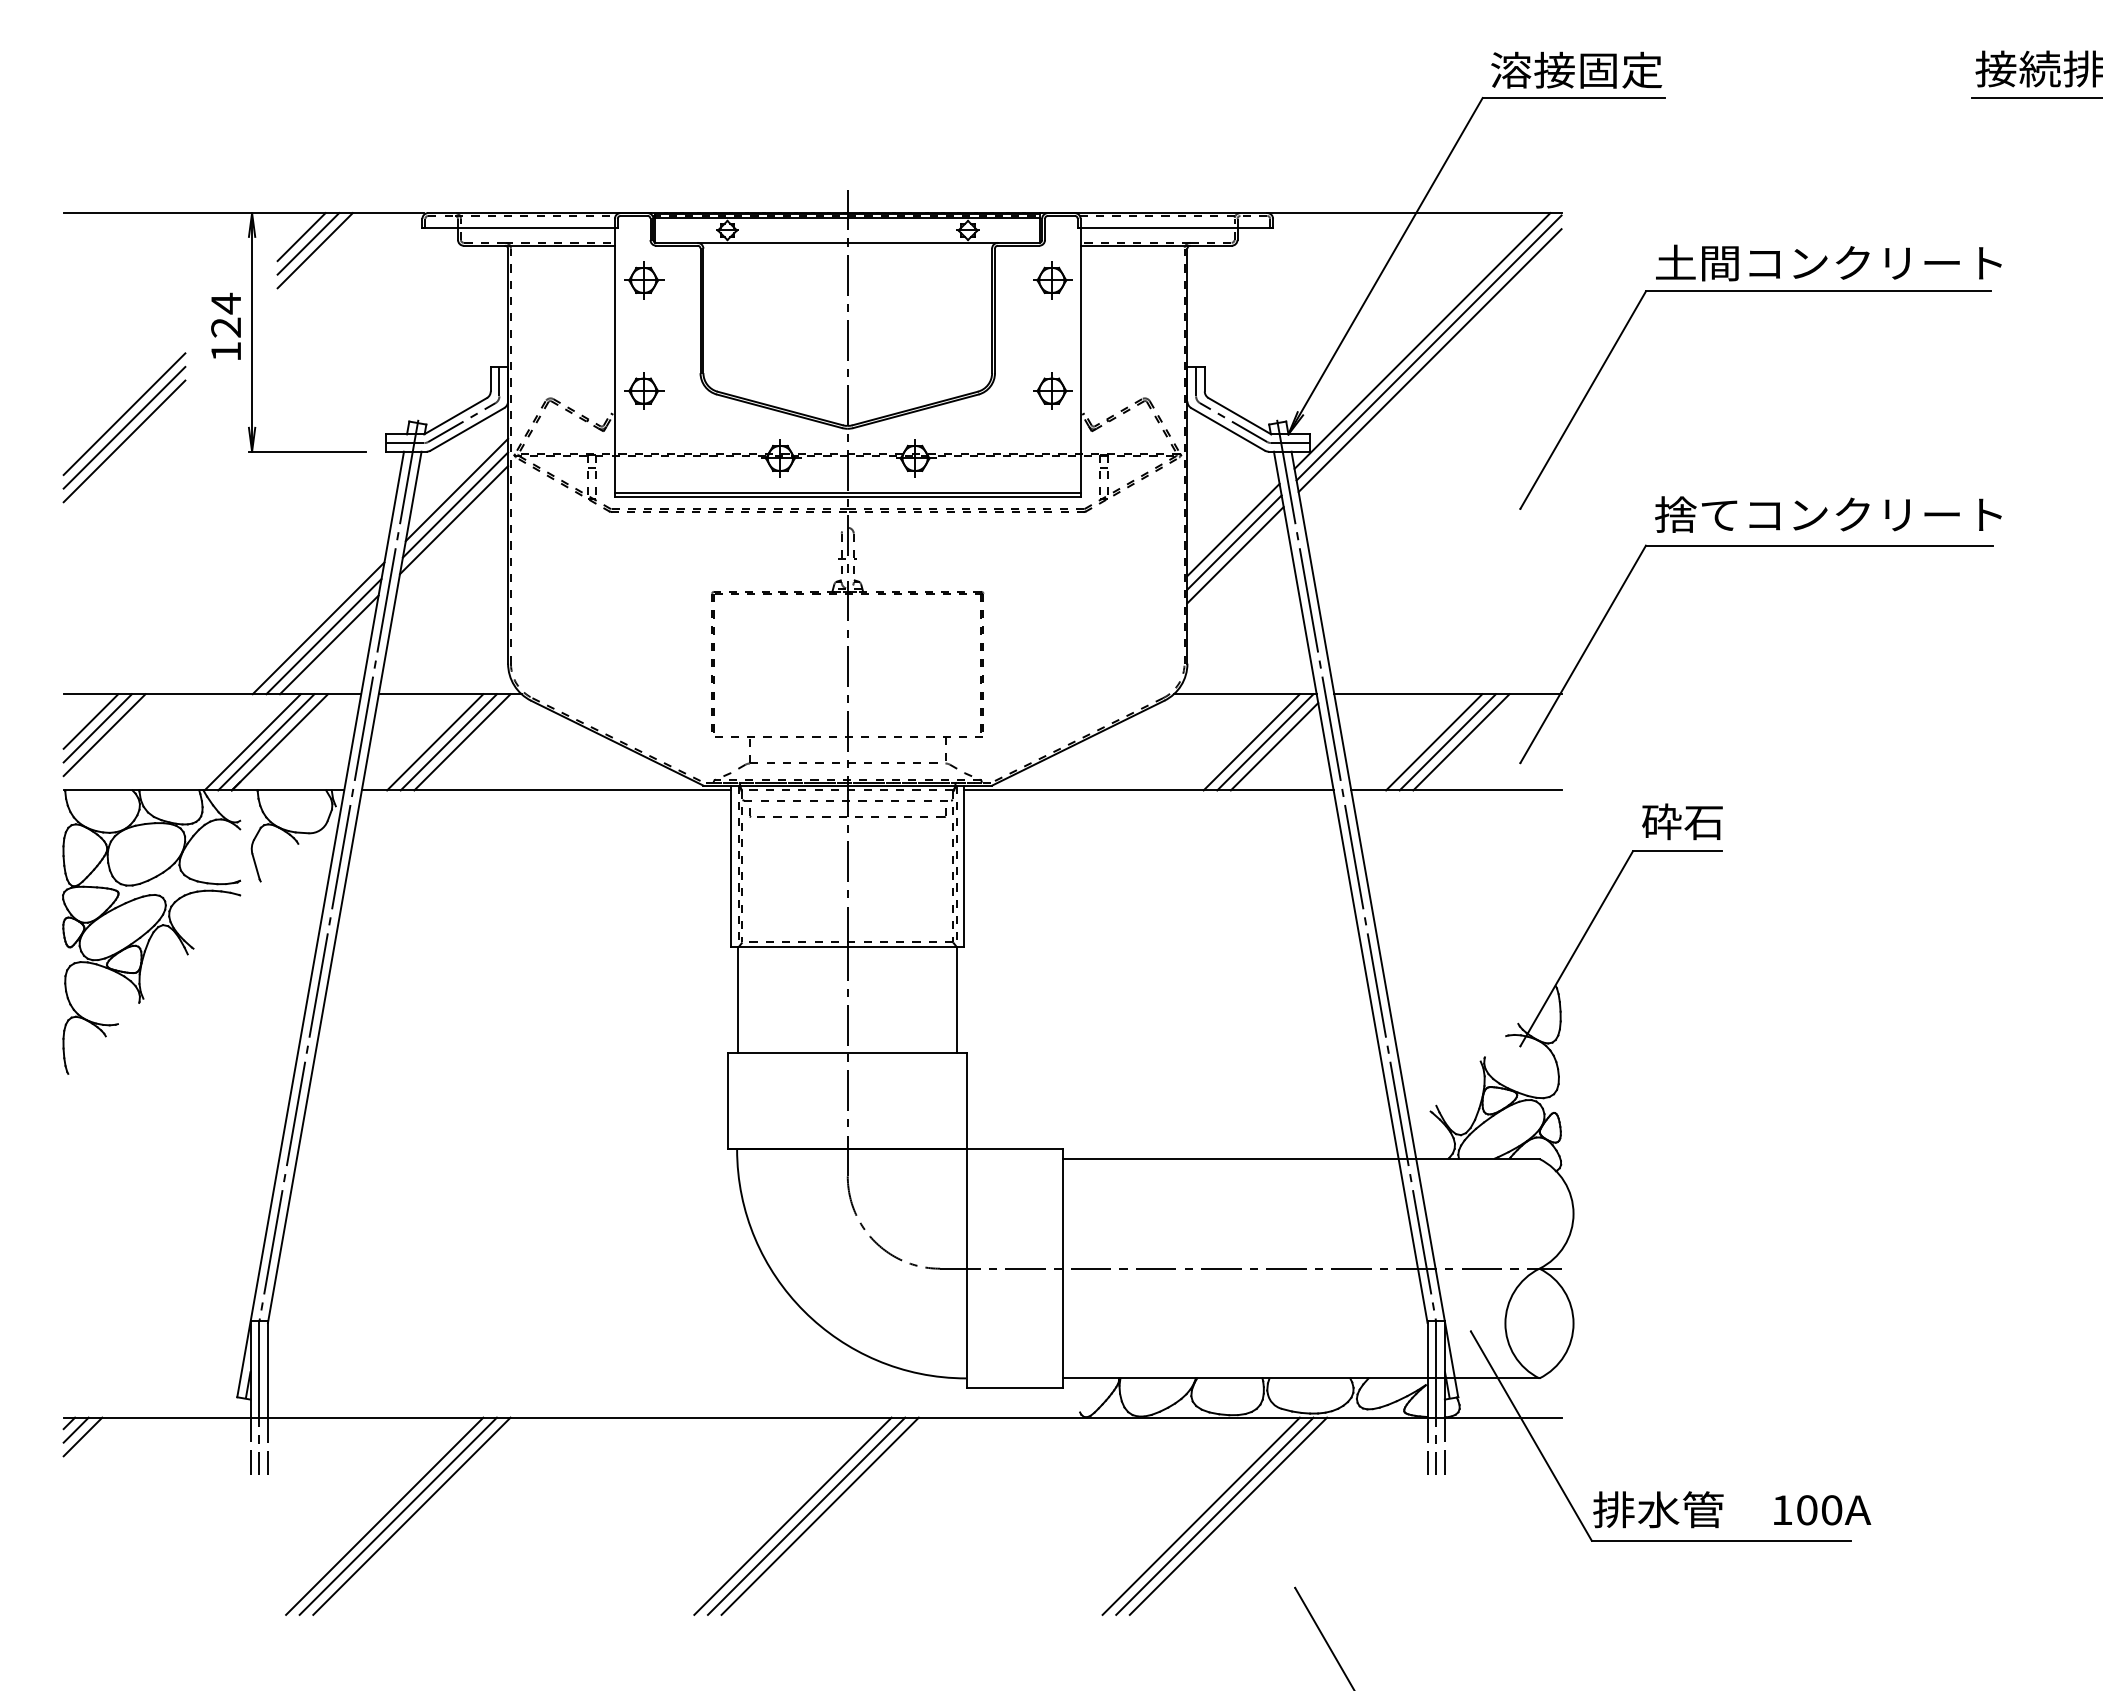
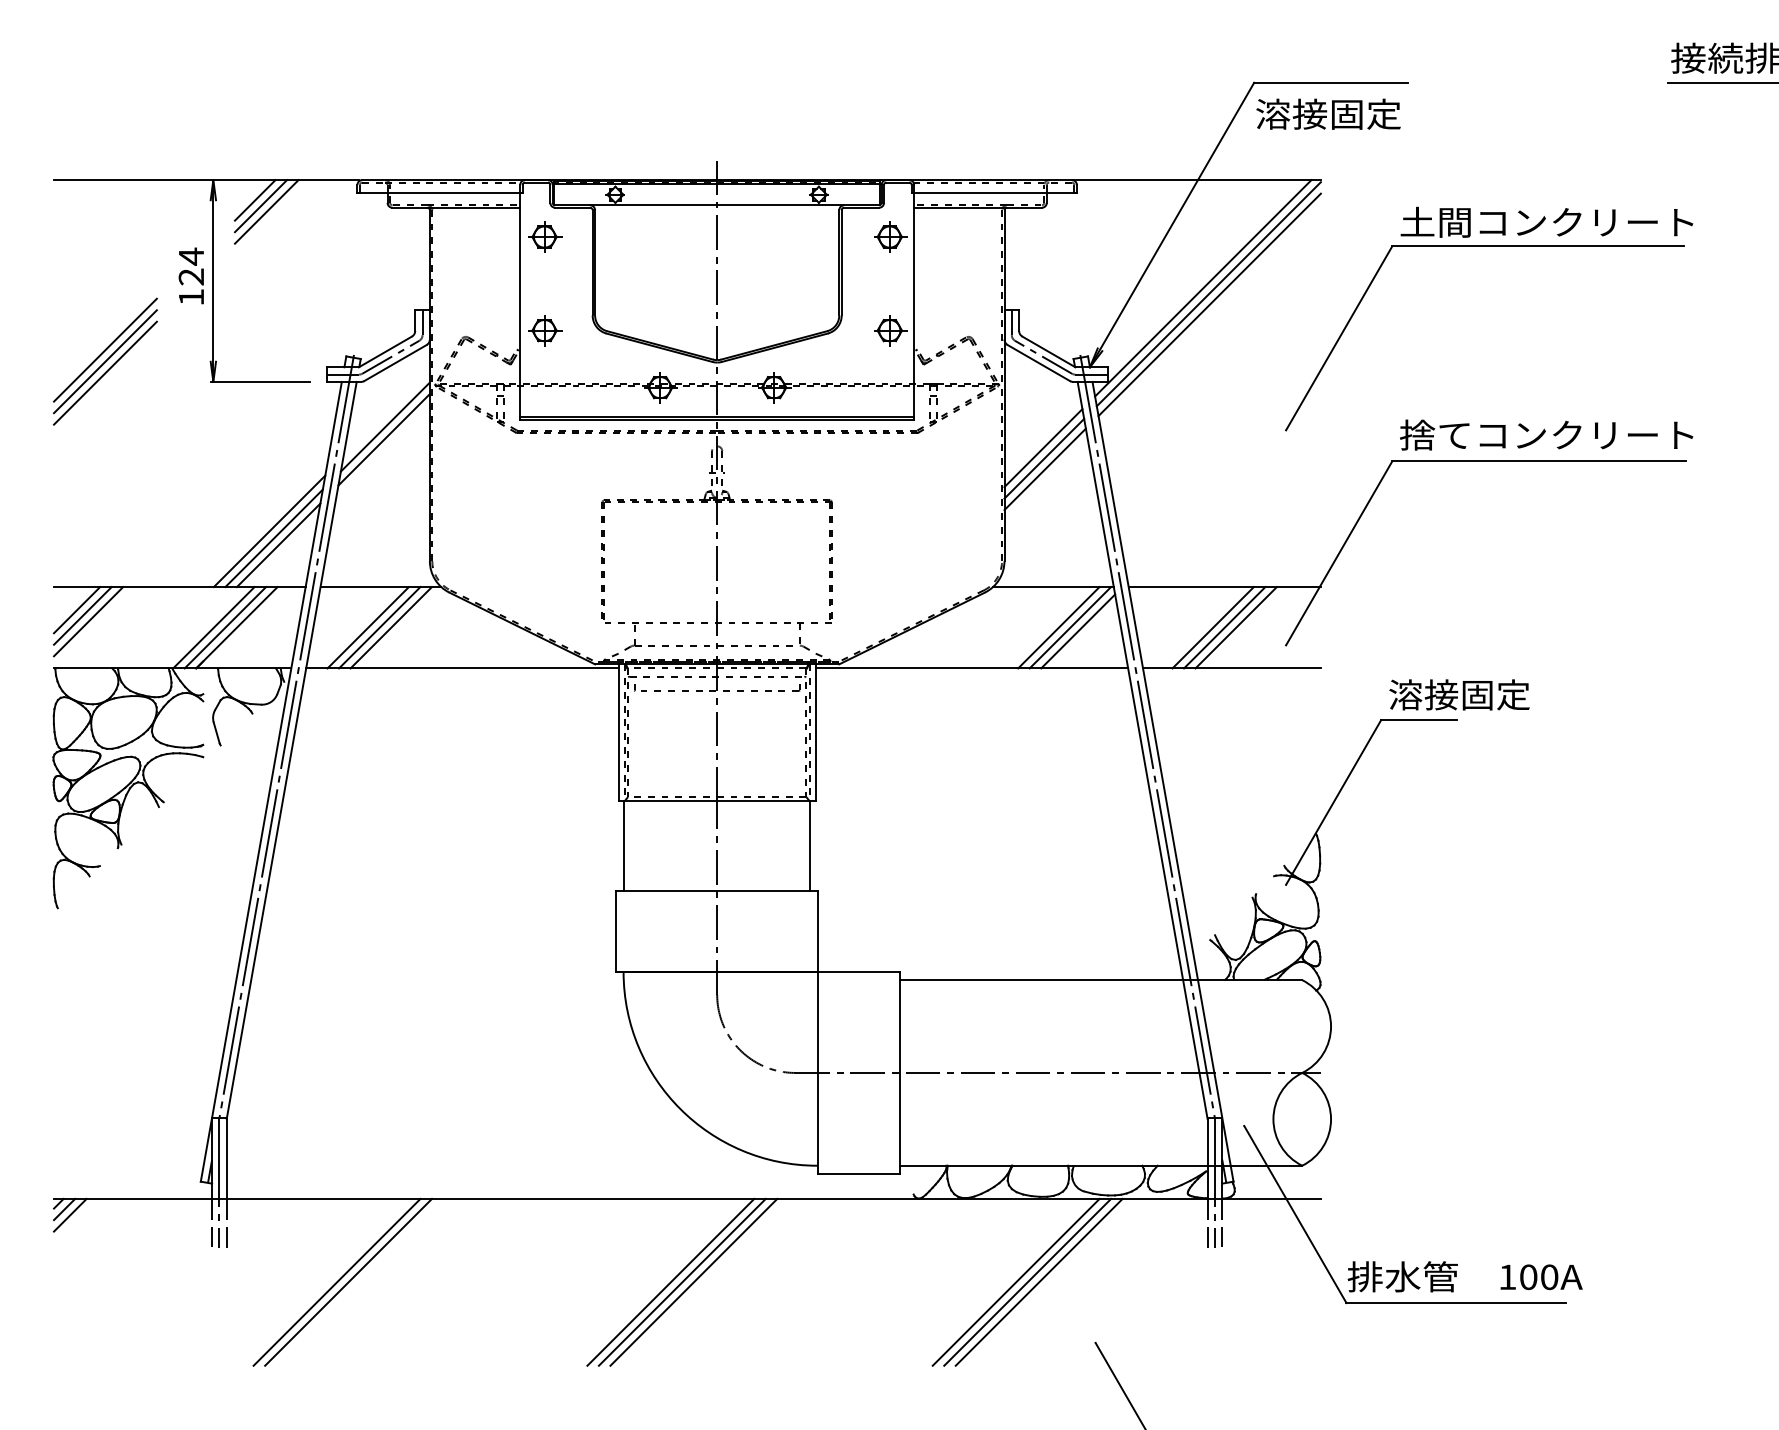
text: (1576, 69) -> (1328, 113), moved
line: (456, 489) -> (386, 413), removed
text: (1725, 821) -> (1459, 694), 砕石 -> 溶接固定
line: (384, 1515) -> (325, 1281), removed

